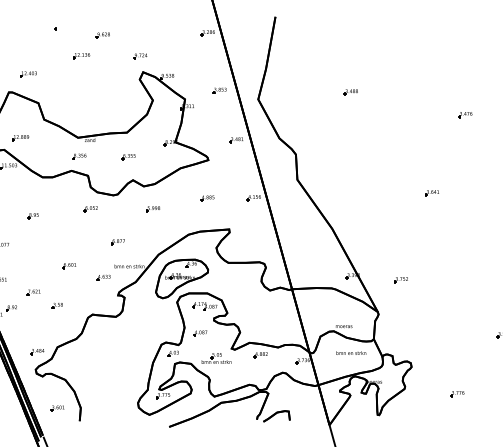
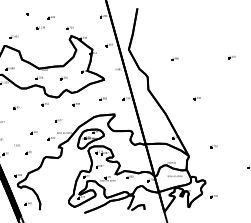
part: (349, 91) -> (174, 58), moved
part: (429, 193) -> (196, 98), moved
part: (399, 279) -> (213, 146), moved
part: (455, 393) -> (213, 196), moved

